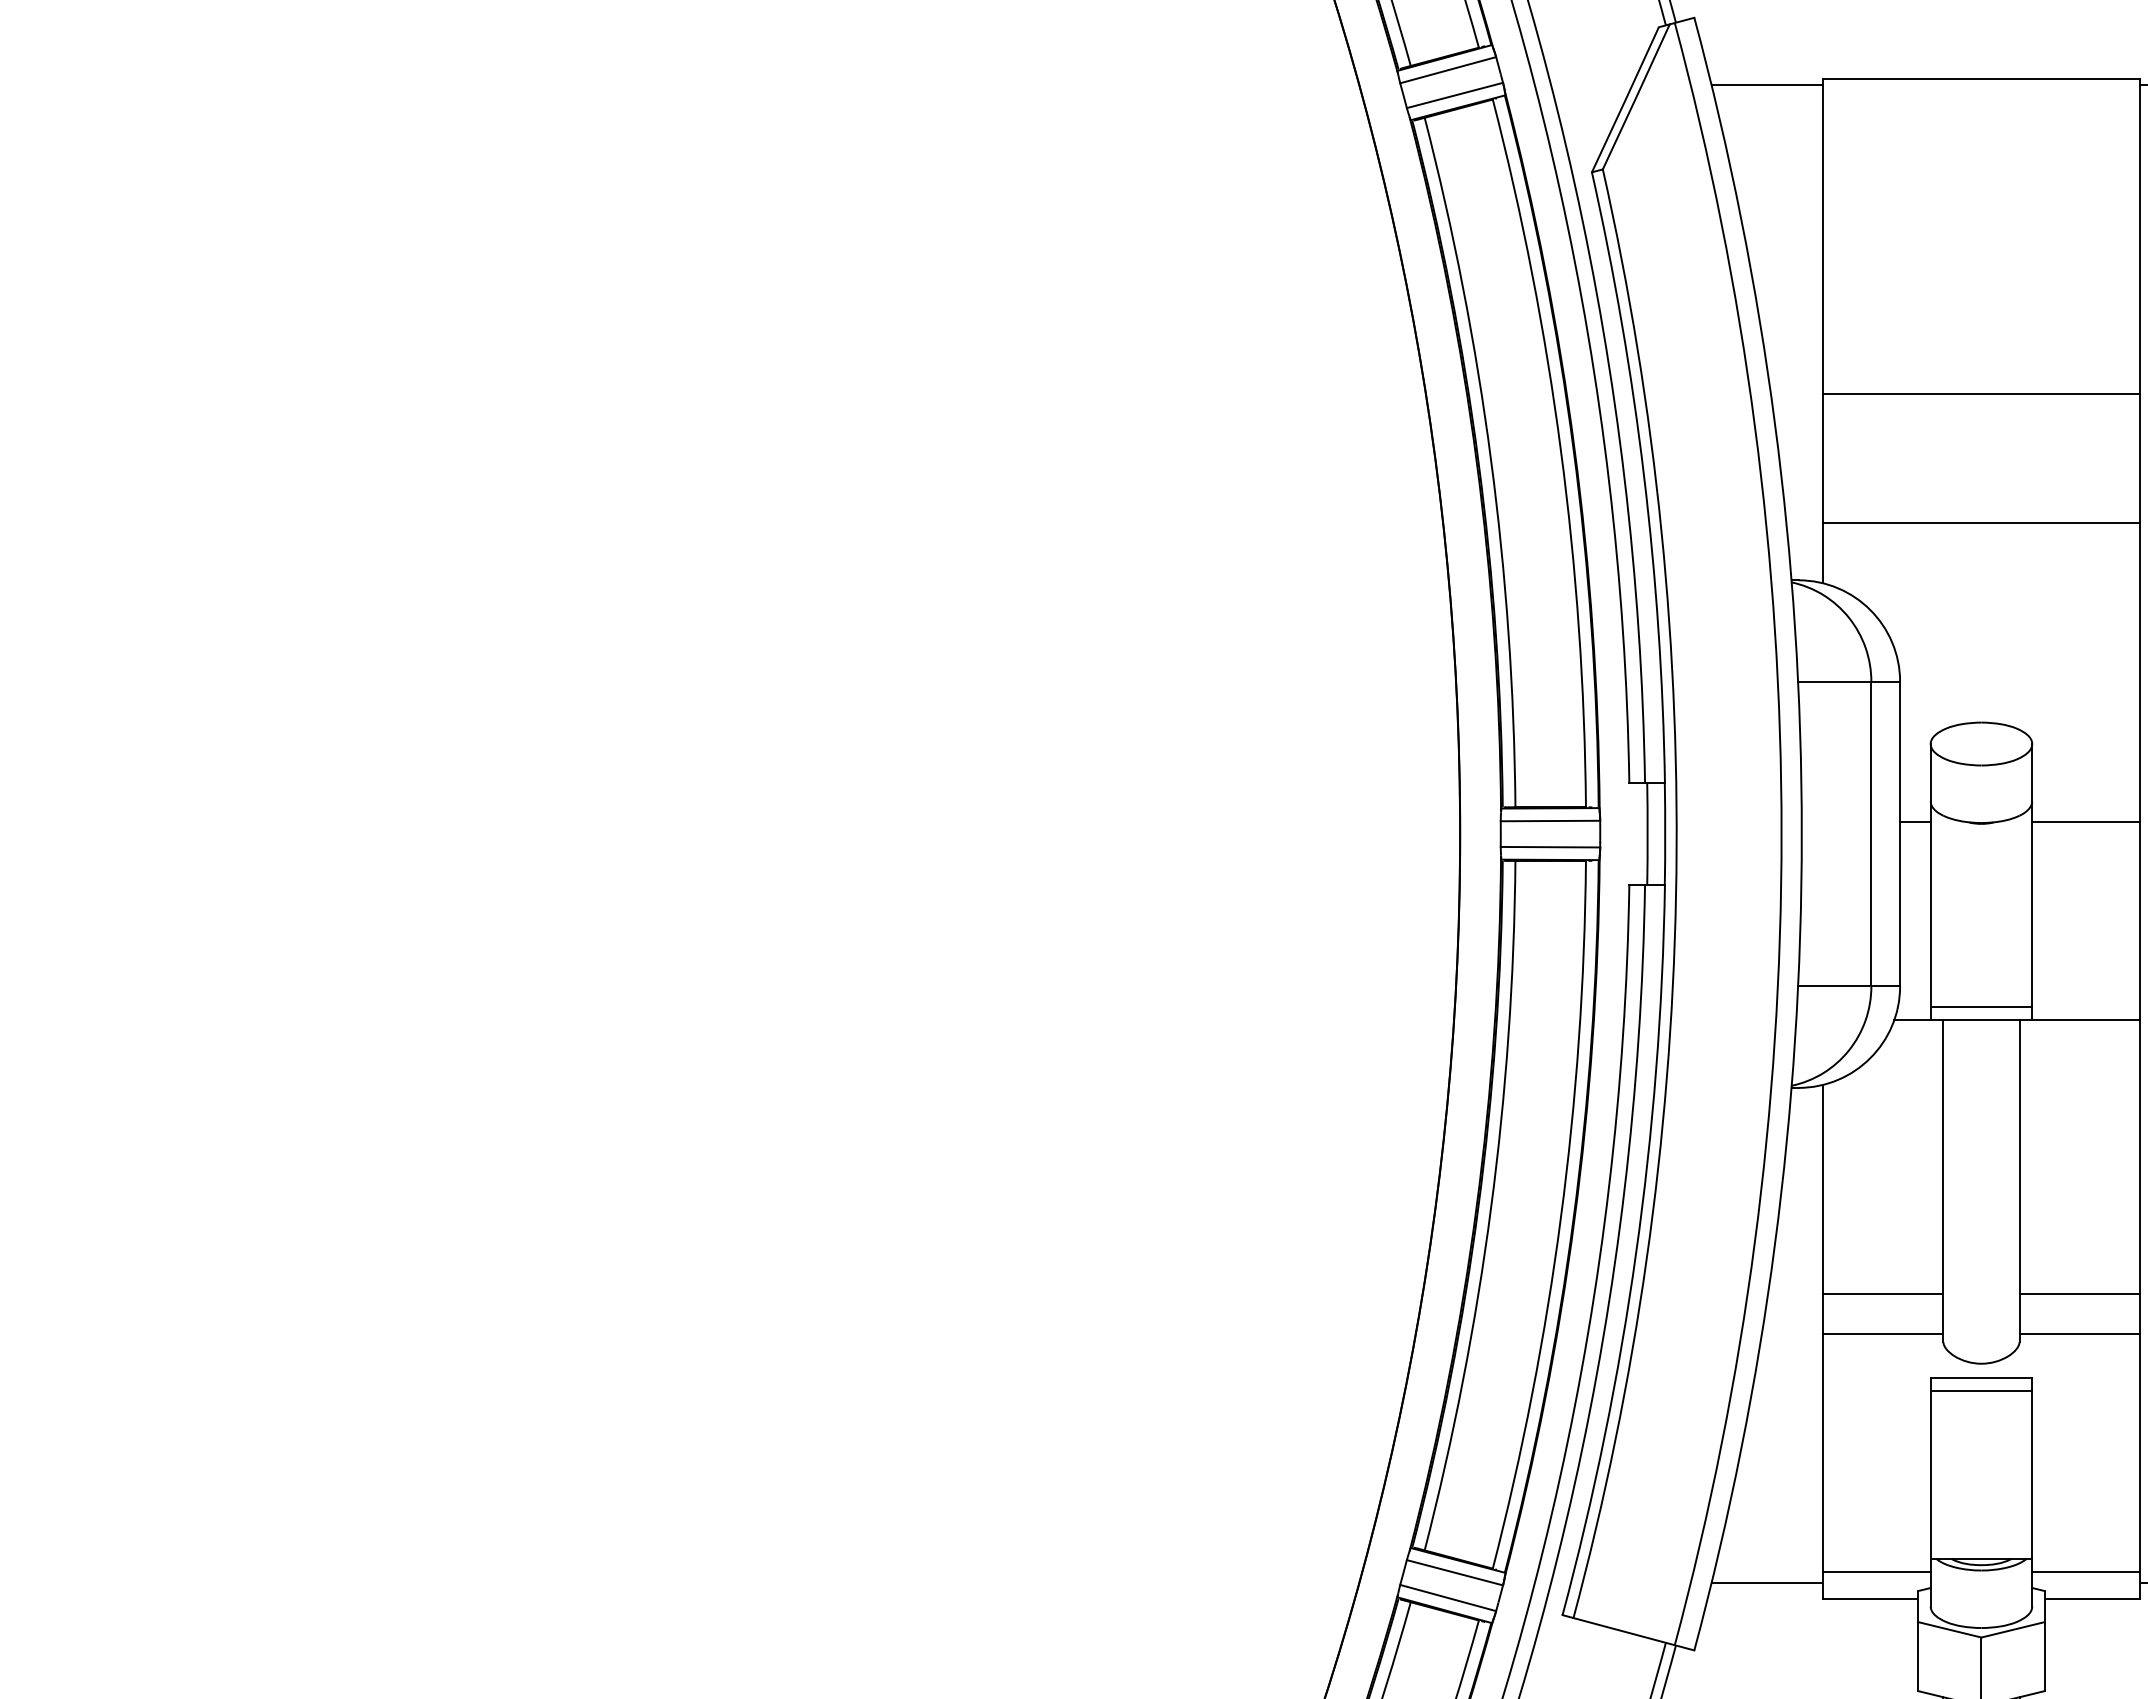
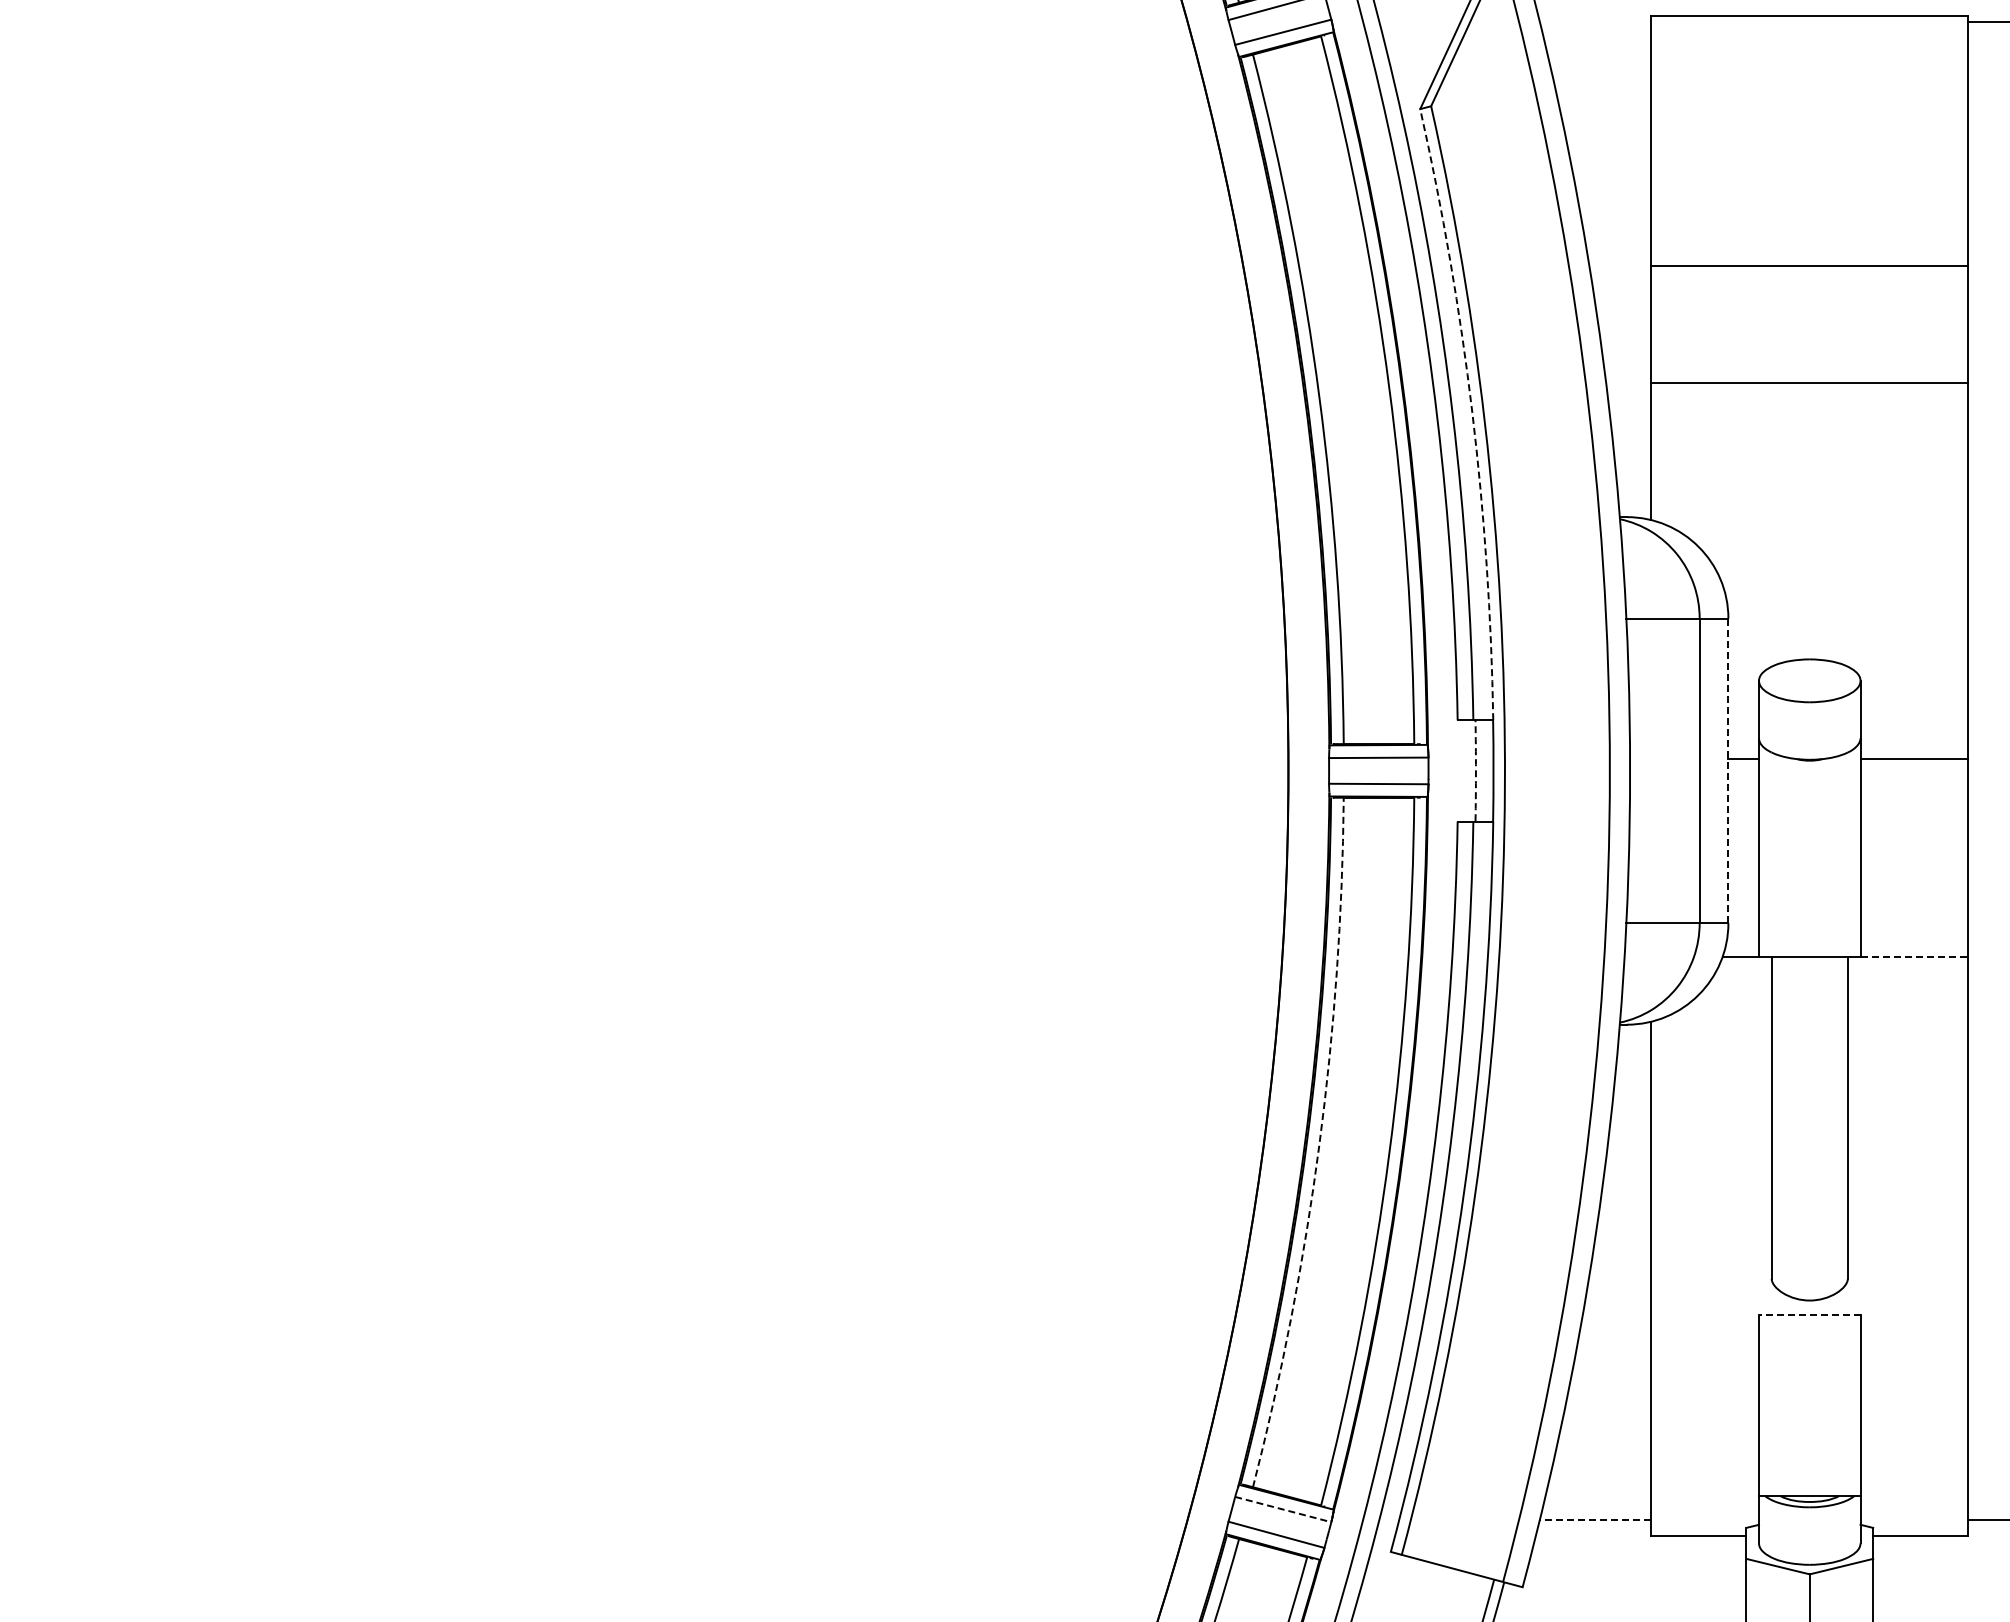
line: (1766, 85) -> (1594, 22), removed
line: (1981, 393) -> (1809, 265), moved
arc: (1644, 475) -> (1472, 412), solid -> dashed
line: (1981, 522) -> (1809, 383), moved
arc: (1647, 833) -> (1475, 770), solid -> dashed
line: (1900, 834) -> (1728, 771), solid -> dashed
line: (1981, 1006) -> (1809, 943), removed
line: (2086, 1019) -> (1914, 956), solid -> dashed
arc: (1491, 1208) -> (1319, 1145), solid -> dashed
line: (1882, 1293) -> (1710, 1230), removed
line: (2079, 1293) -> (1907, 1230), removed
line: (1882, 1333) -> (1710, 1270), removed
line: (2079, 1333) -> (1907, 1270), removed
line: (1981, 1377) -> (1809, 1314), solid -> dashed
line: (1981, 1390) -> (1809, 1327), removed
line: (1876, 1571) -> (1704, 1508), removed
line: (2086, 1571) -> (1914, 1508), removed
line: (1454, 1572) -> (1282, 1509), solid -> dashed
line: (1767, 1582) -> (1595, 1519), solid -> dashed

